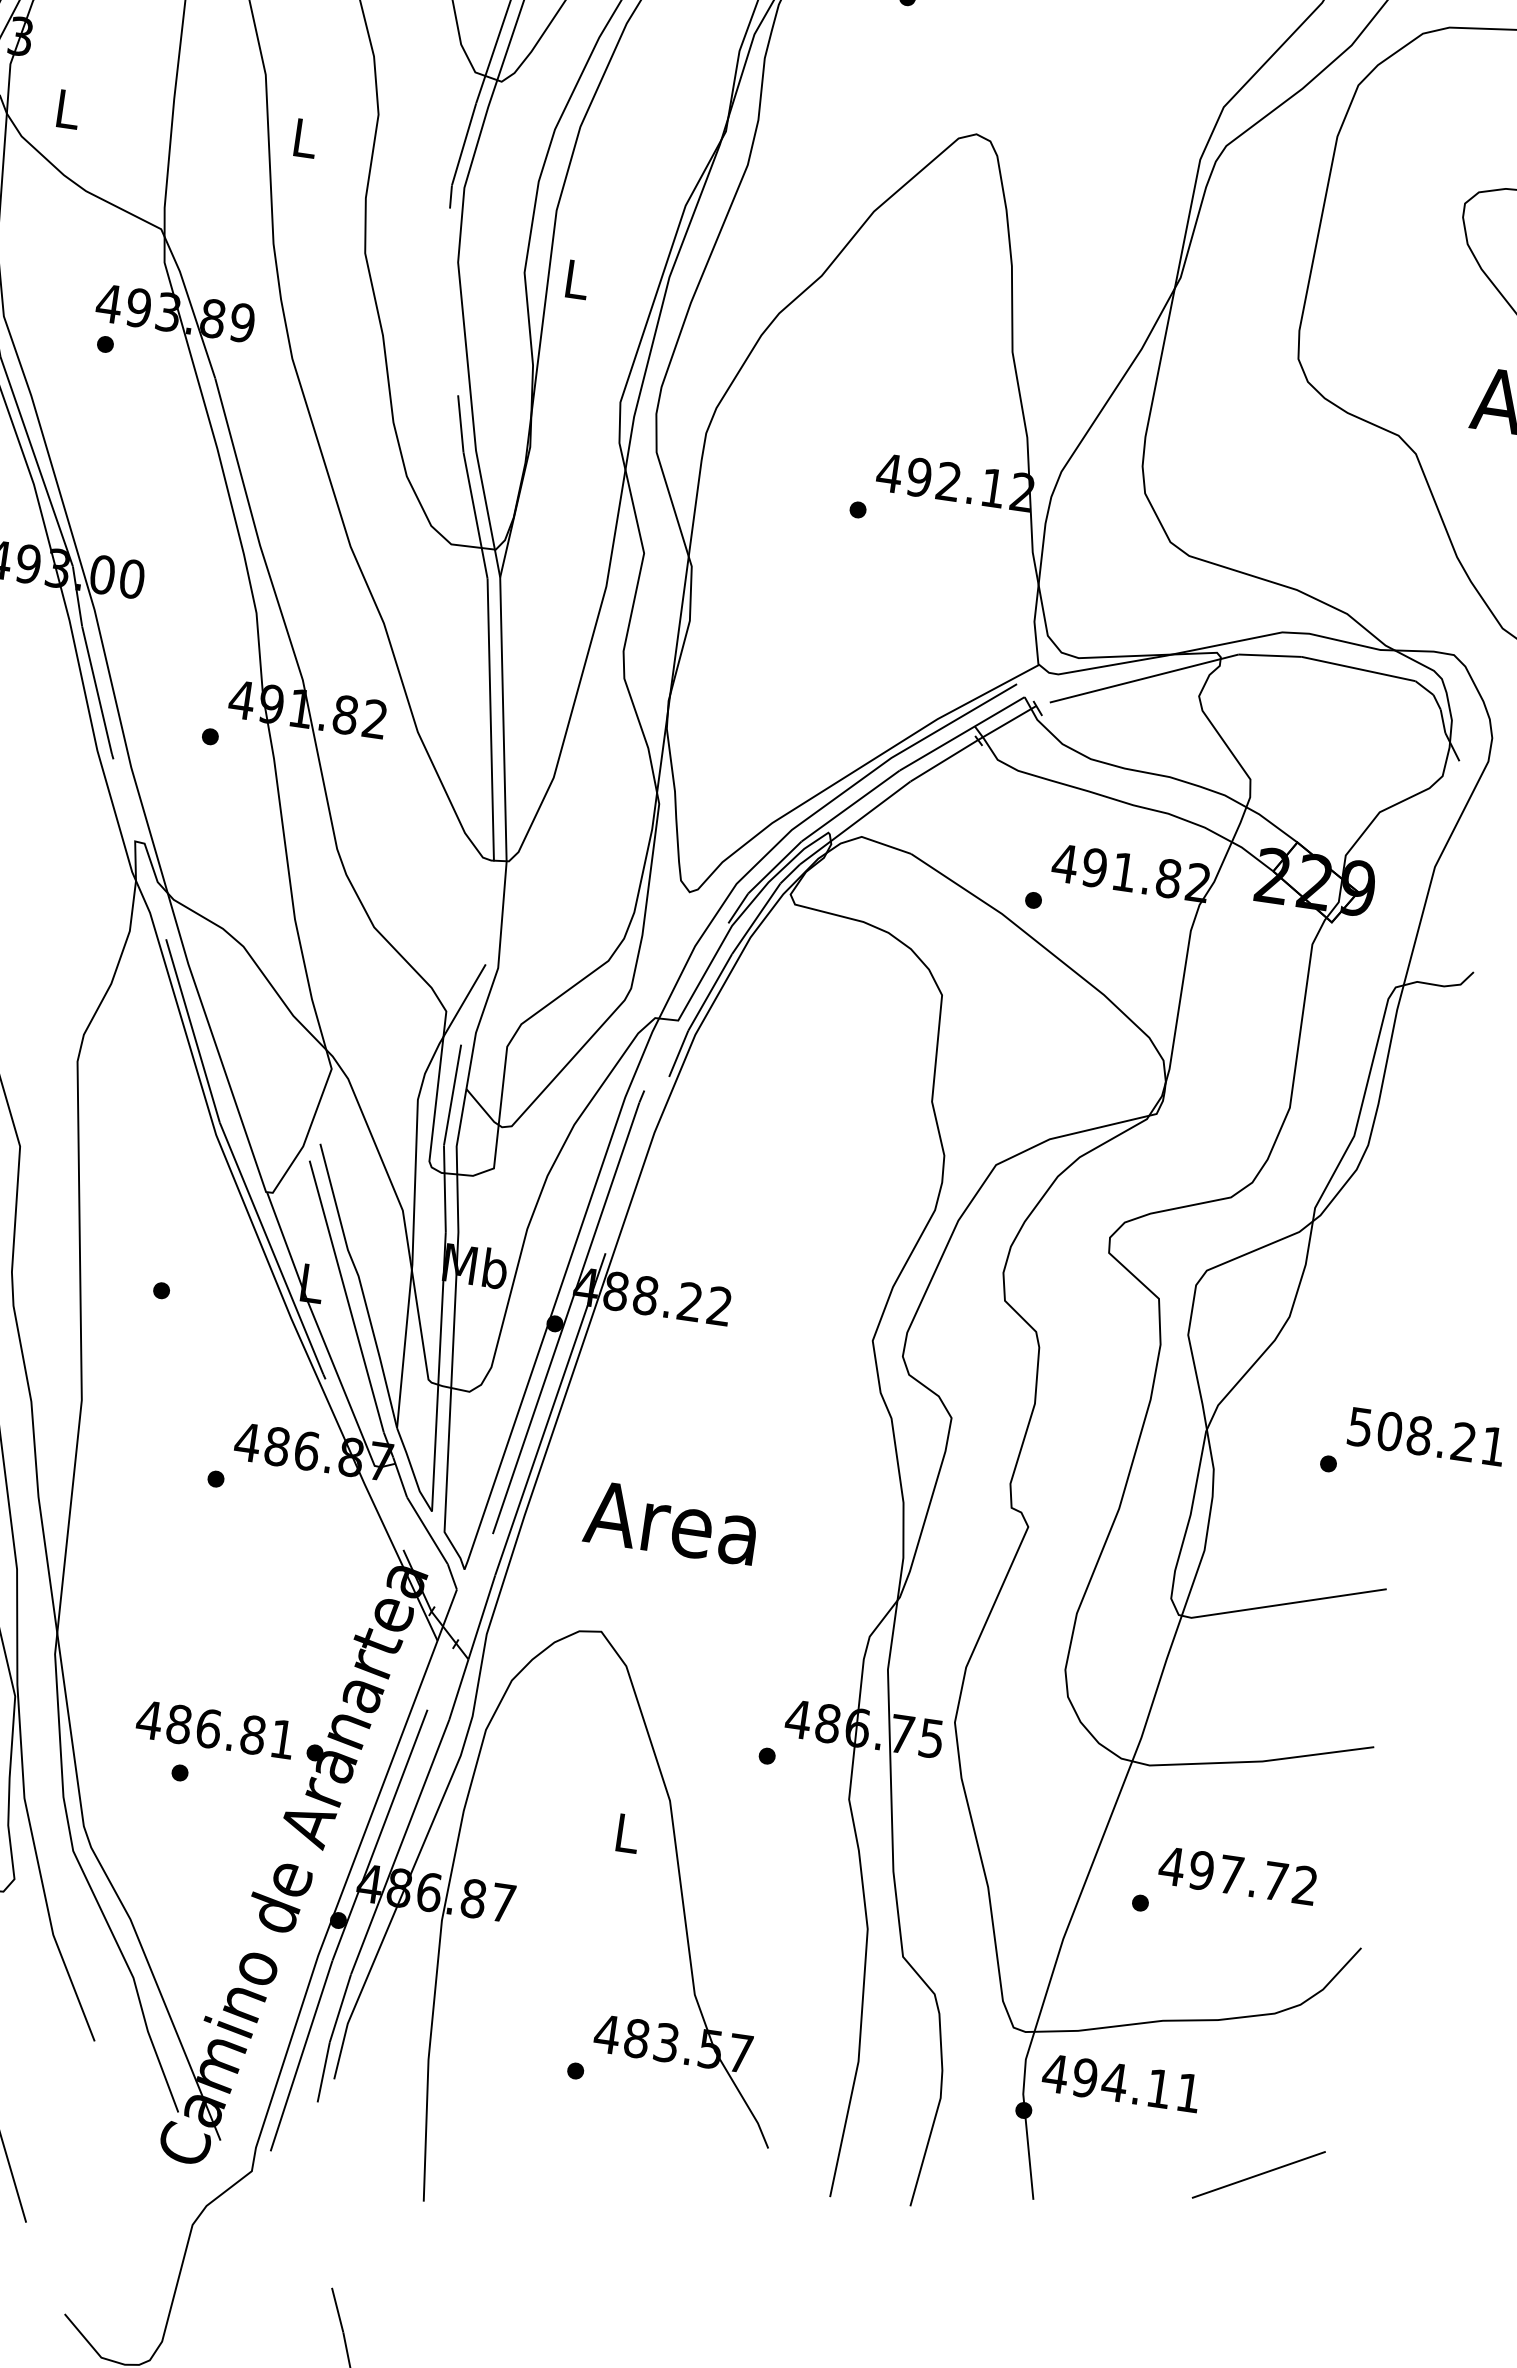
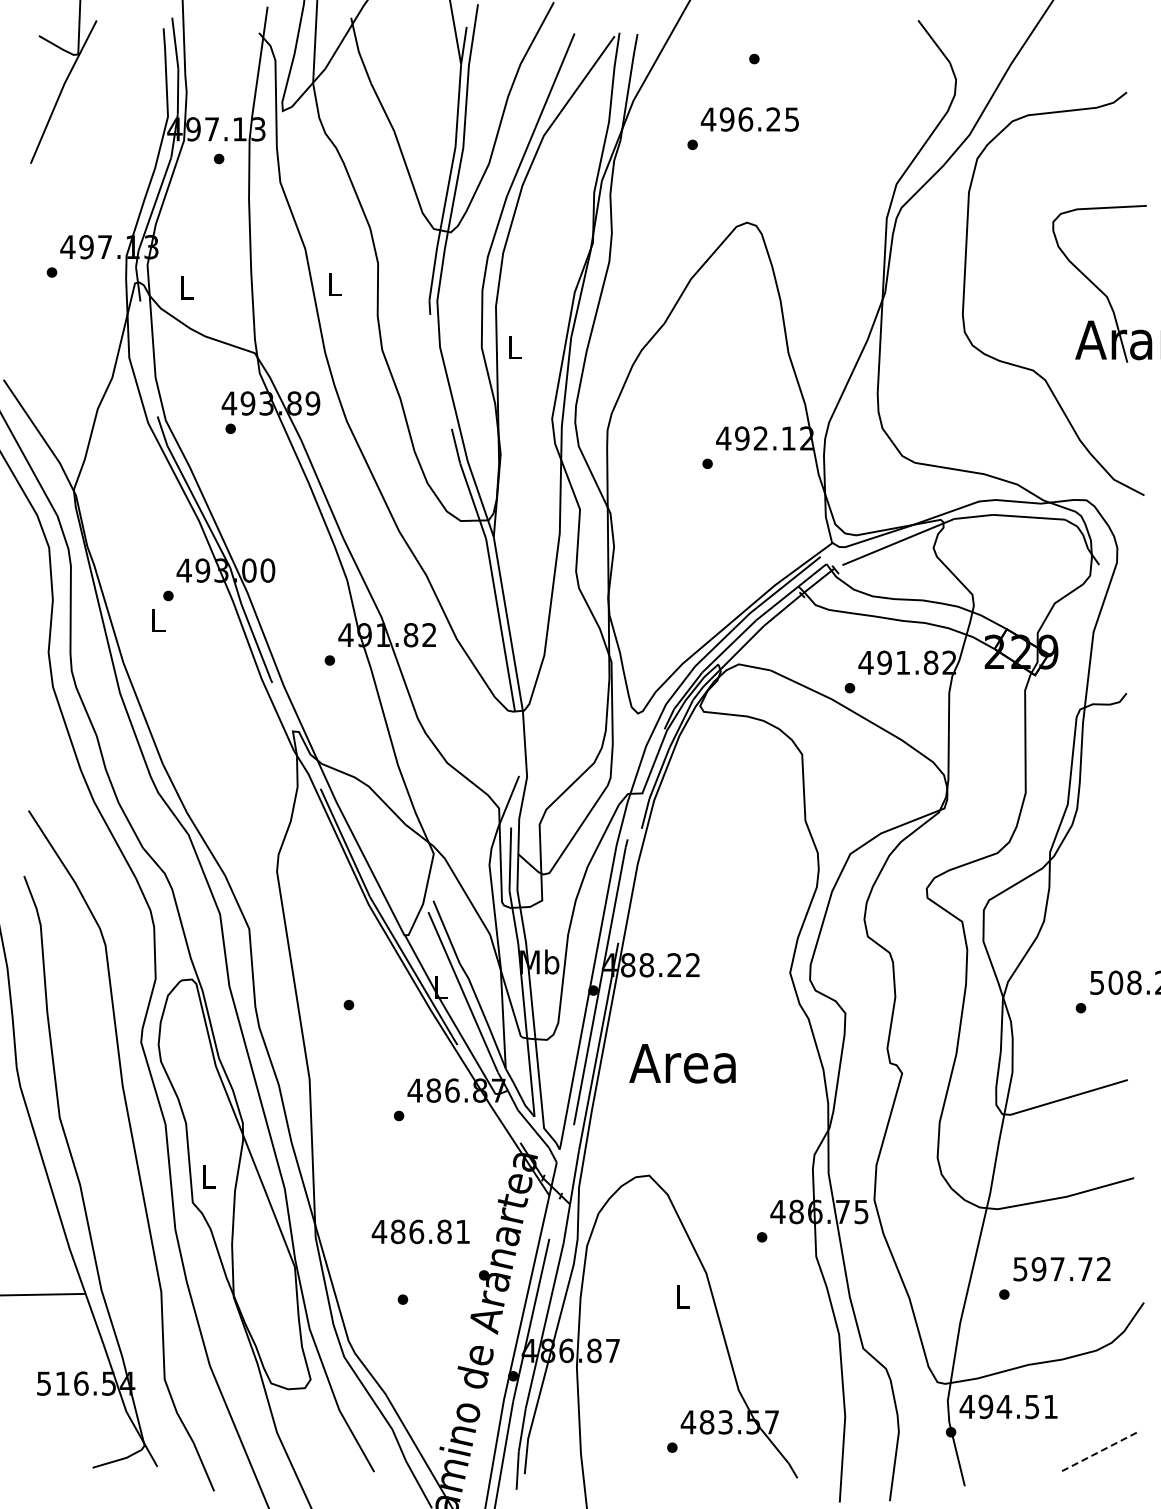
text: (671, 1522) -> (682, 1063), moved
text: (214, 1728) -> (420, 1231), moved
text: (1171, 1866) -> (1020, 1269), 497.72 -> 597.72
text: (1157, 2089) -> (1031, 1407), 494.11 -> 494.51
line: (1259, 2175) -> (1101, 1451), solid -> dashed

